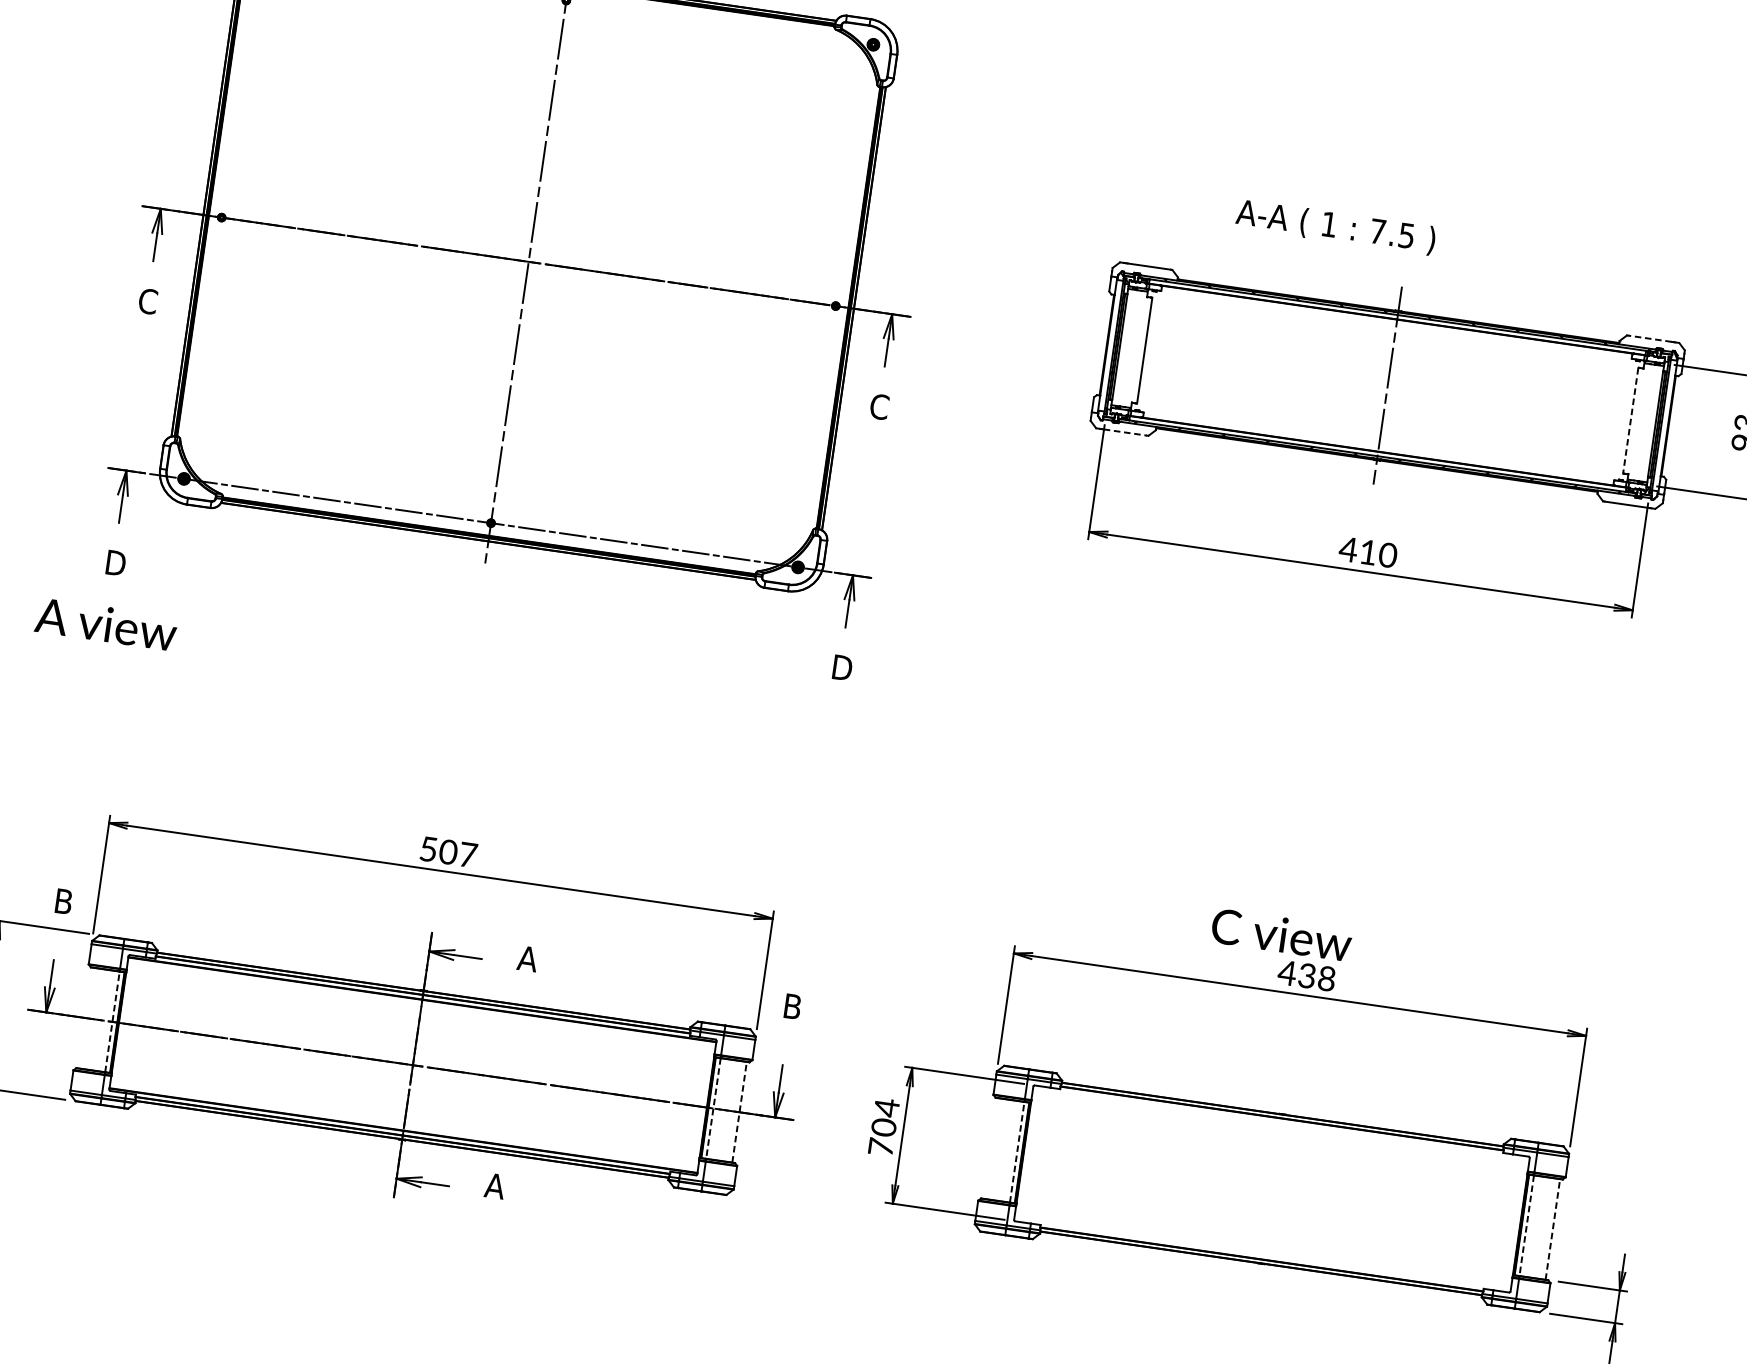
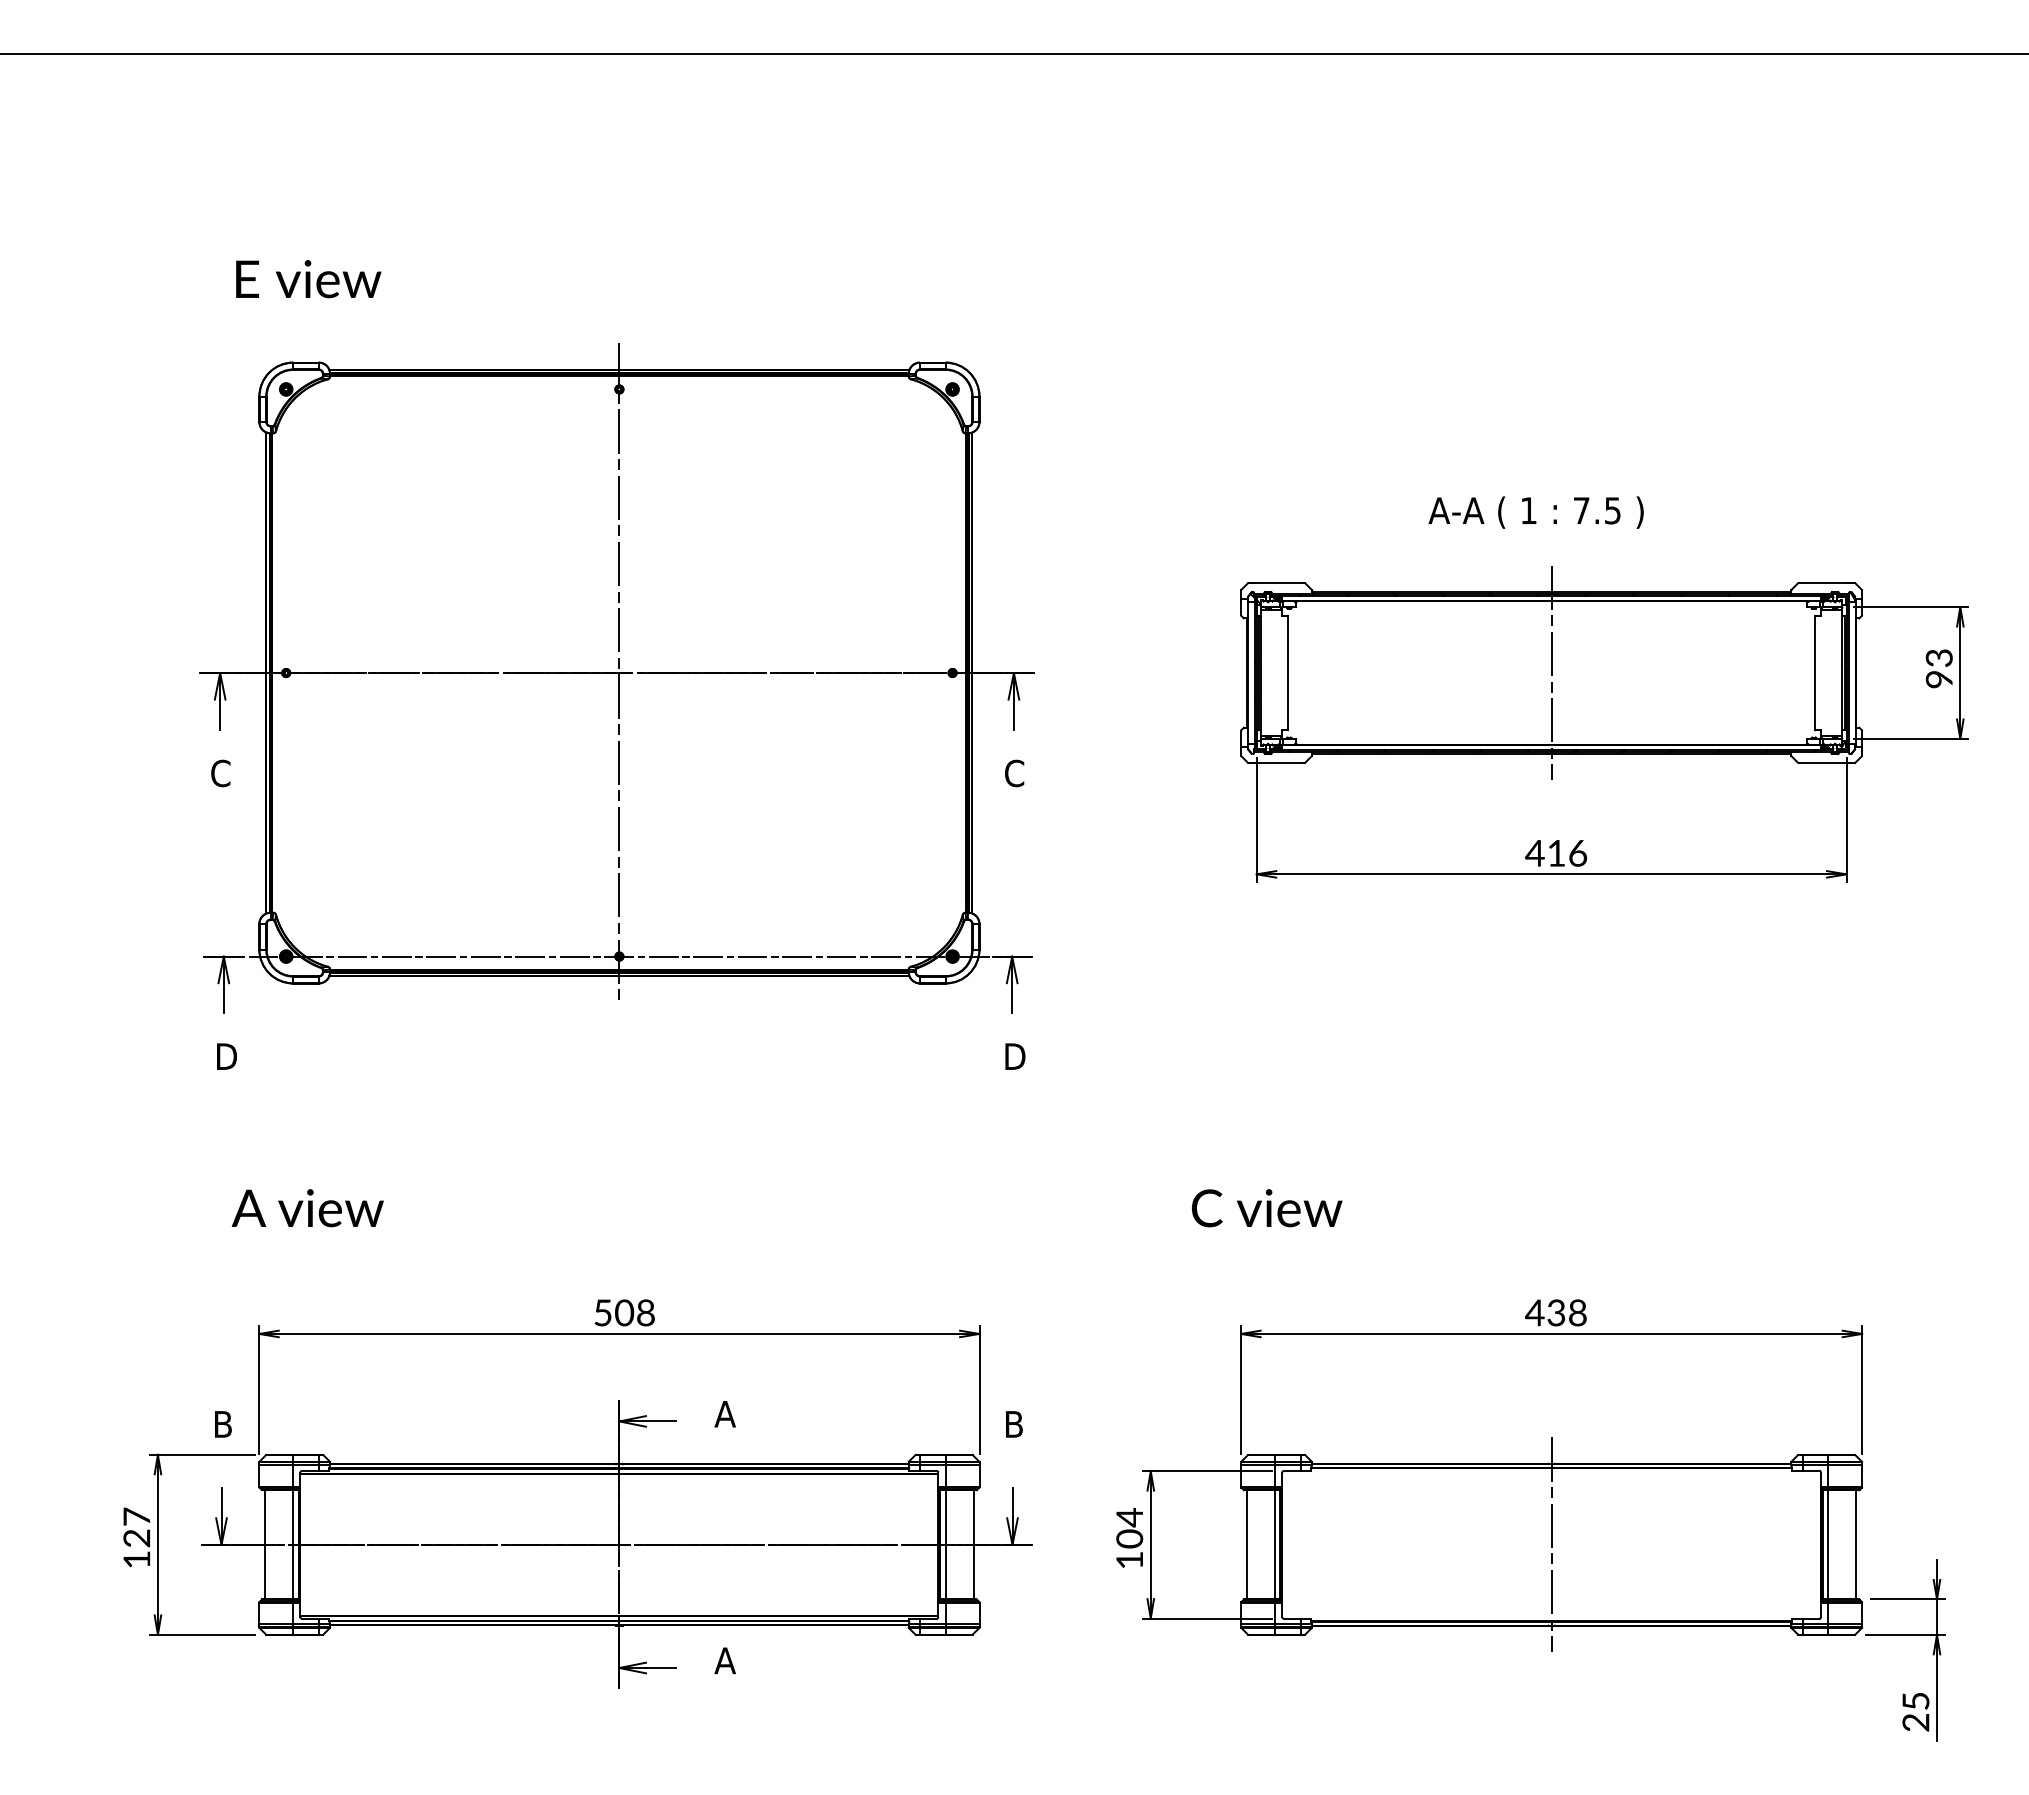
text: (1335, 227) -> (1535, 512), moved
line: (1649, 339) -> (1822, 583), dashed -> solid
line: (1630, 421) -> (1815, 673), dashed -> solid
line: (1125, 433) -> (1280, 763), dashed -> solid
text: (1387, 554) -> (1577, 852), 410 -> 416
text: (105, 624) -> (307, 1208), moved
text: (468, 854) -> (646, 1312), 507 -> 508
text: (1281, 935) -> (1266, 1208), moved
line: (85, 1017) -> (264, 1544), added
line: (112, 1021) -> (293, 1544), dashed -> solid
line: (713, 1108) -> (945, 1544), dashed -> solid
line: (739, 1111) -> (973, 1544), dashed -> solid
text: (880, 1147) -> (1129, 1560), 704 -> 104
line: (990, 1148) -> (1246, 1544), added
line: (1017, 1152) -> (1275, 1544), dashed -> solid
line: (1271, 1188) -> (1551, 1544), added
line: (1527, 1225) -> (1828, 1544), dashed -> solid
line: (1552, 1229) -> (1856, 1544), dashed -> solid

